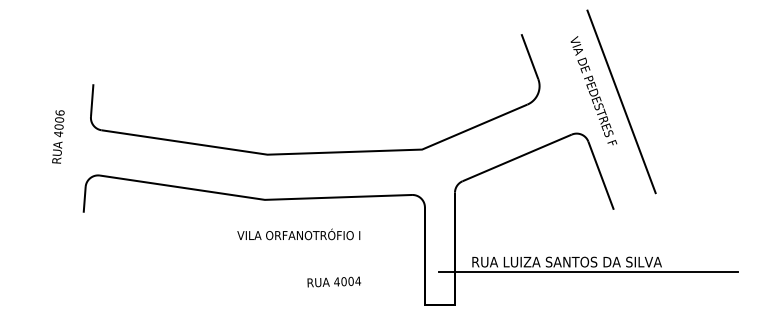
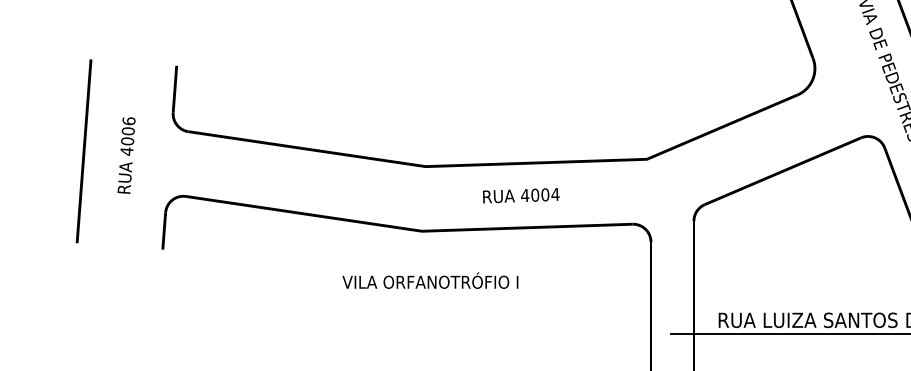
text: (58, 136) -> (126, 154), moved
line: (28, 143) -> (83, 150), added
text: (298, 234) -> (430, 280), moved
text: (333, 281) -> (520, 194), moved

